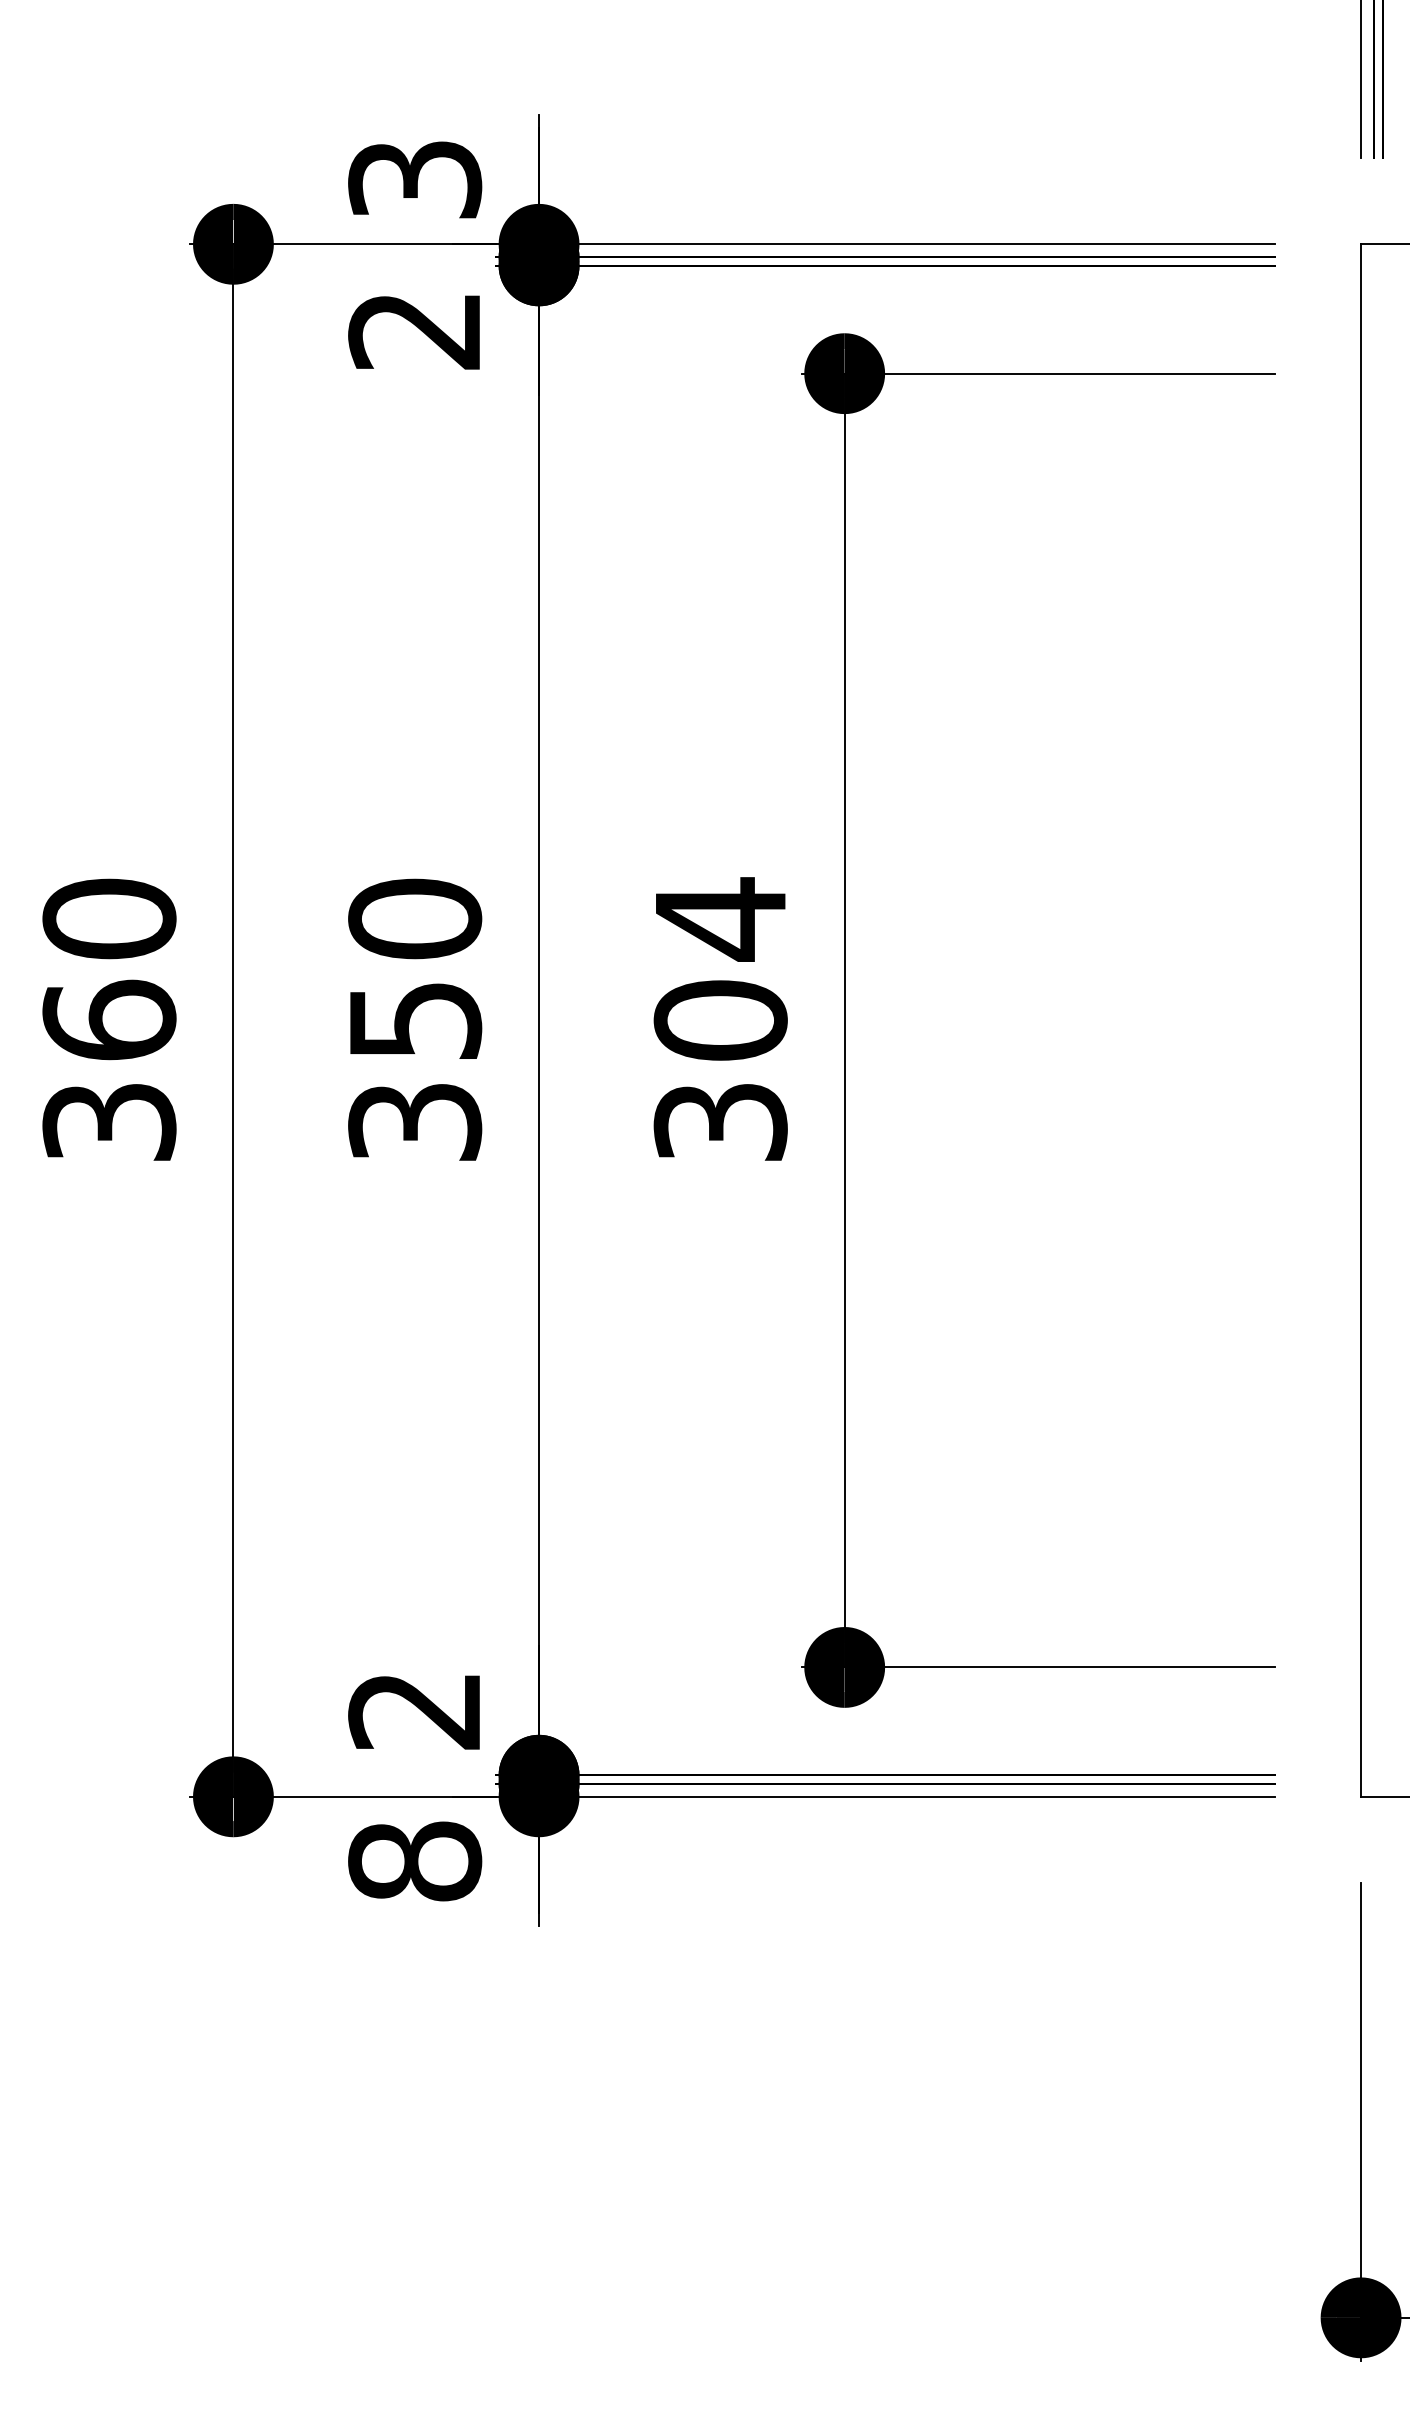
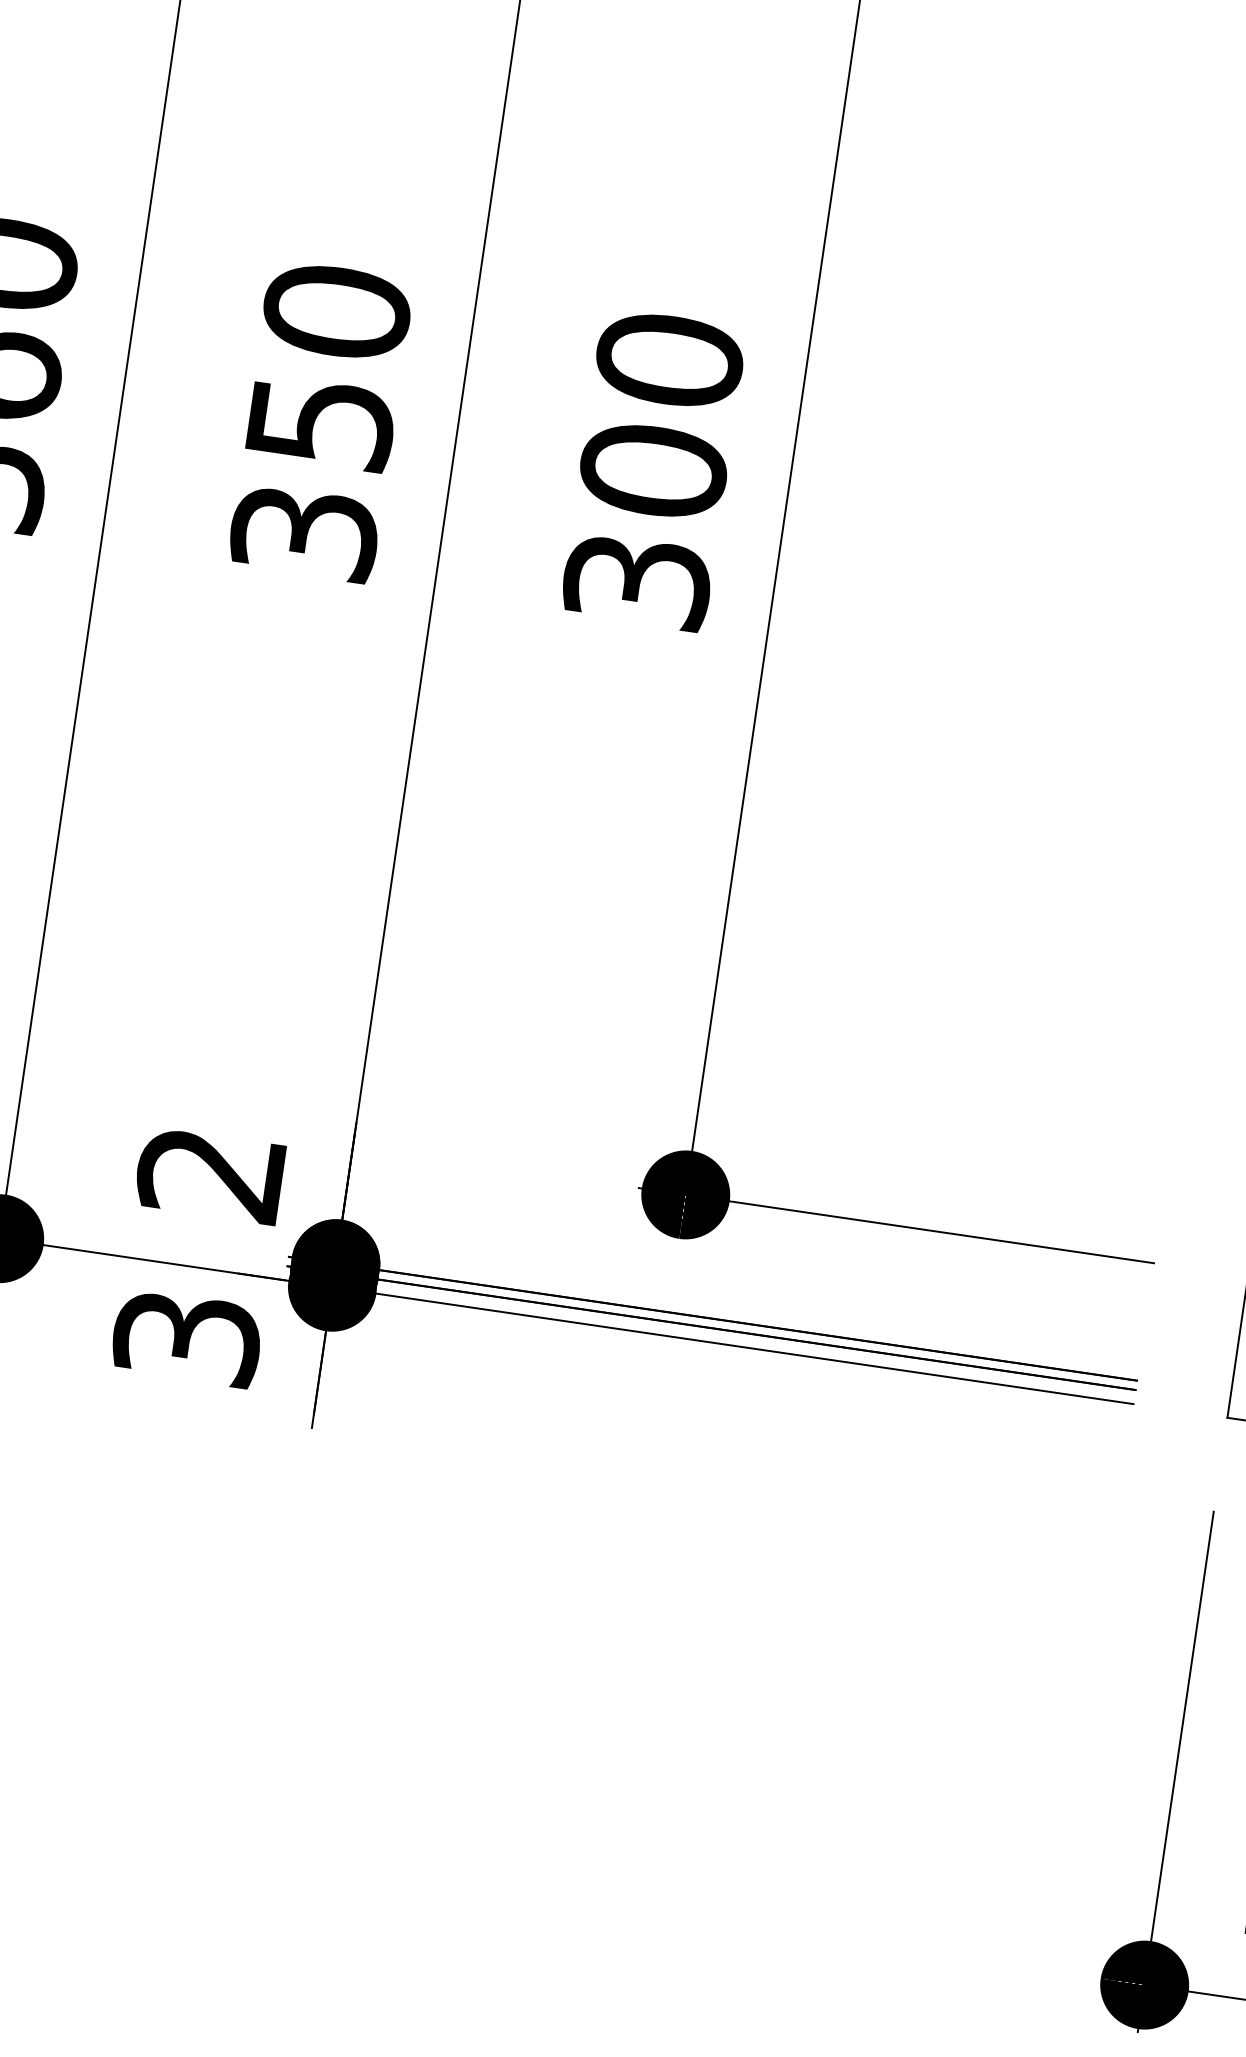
text: (720, 919) -> (669, 360), 304 -> 300
text: (415, 1861) -> (187, 1338), 8 -> 3

